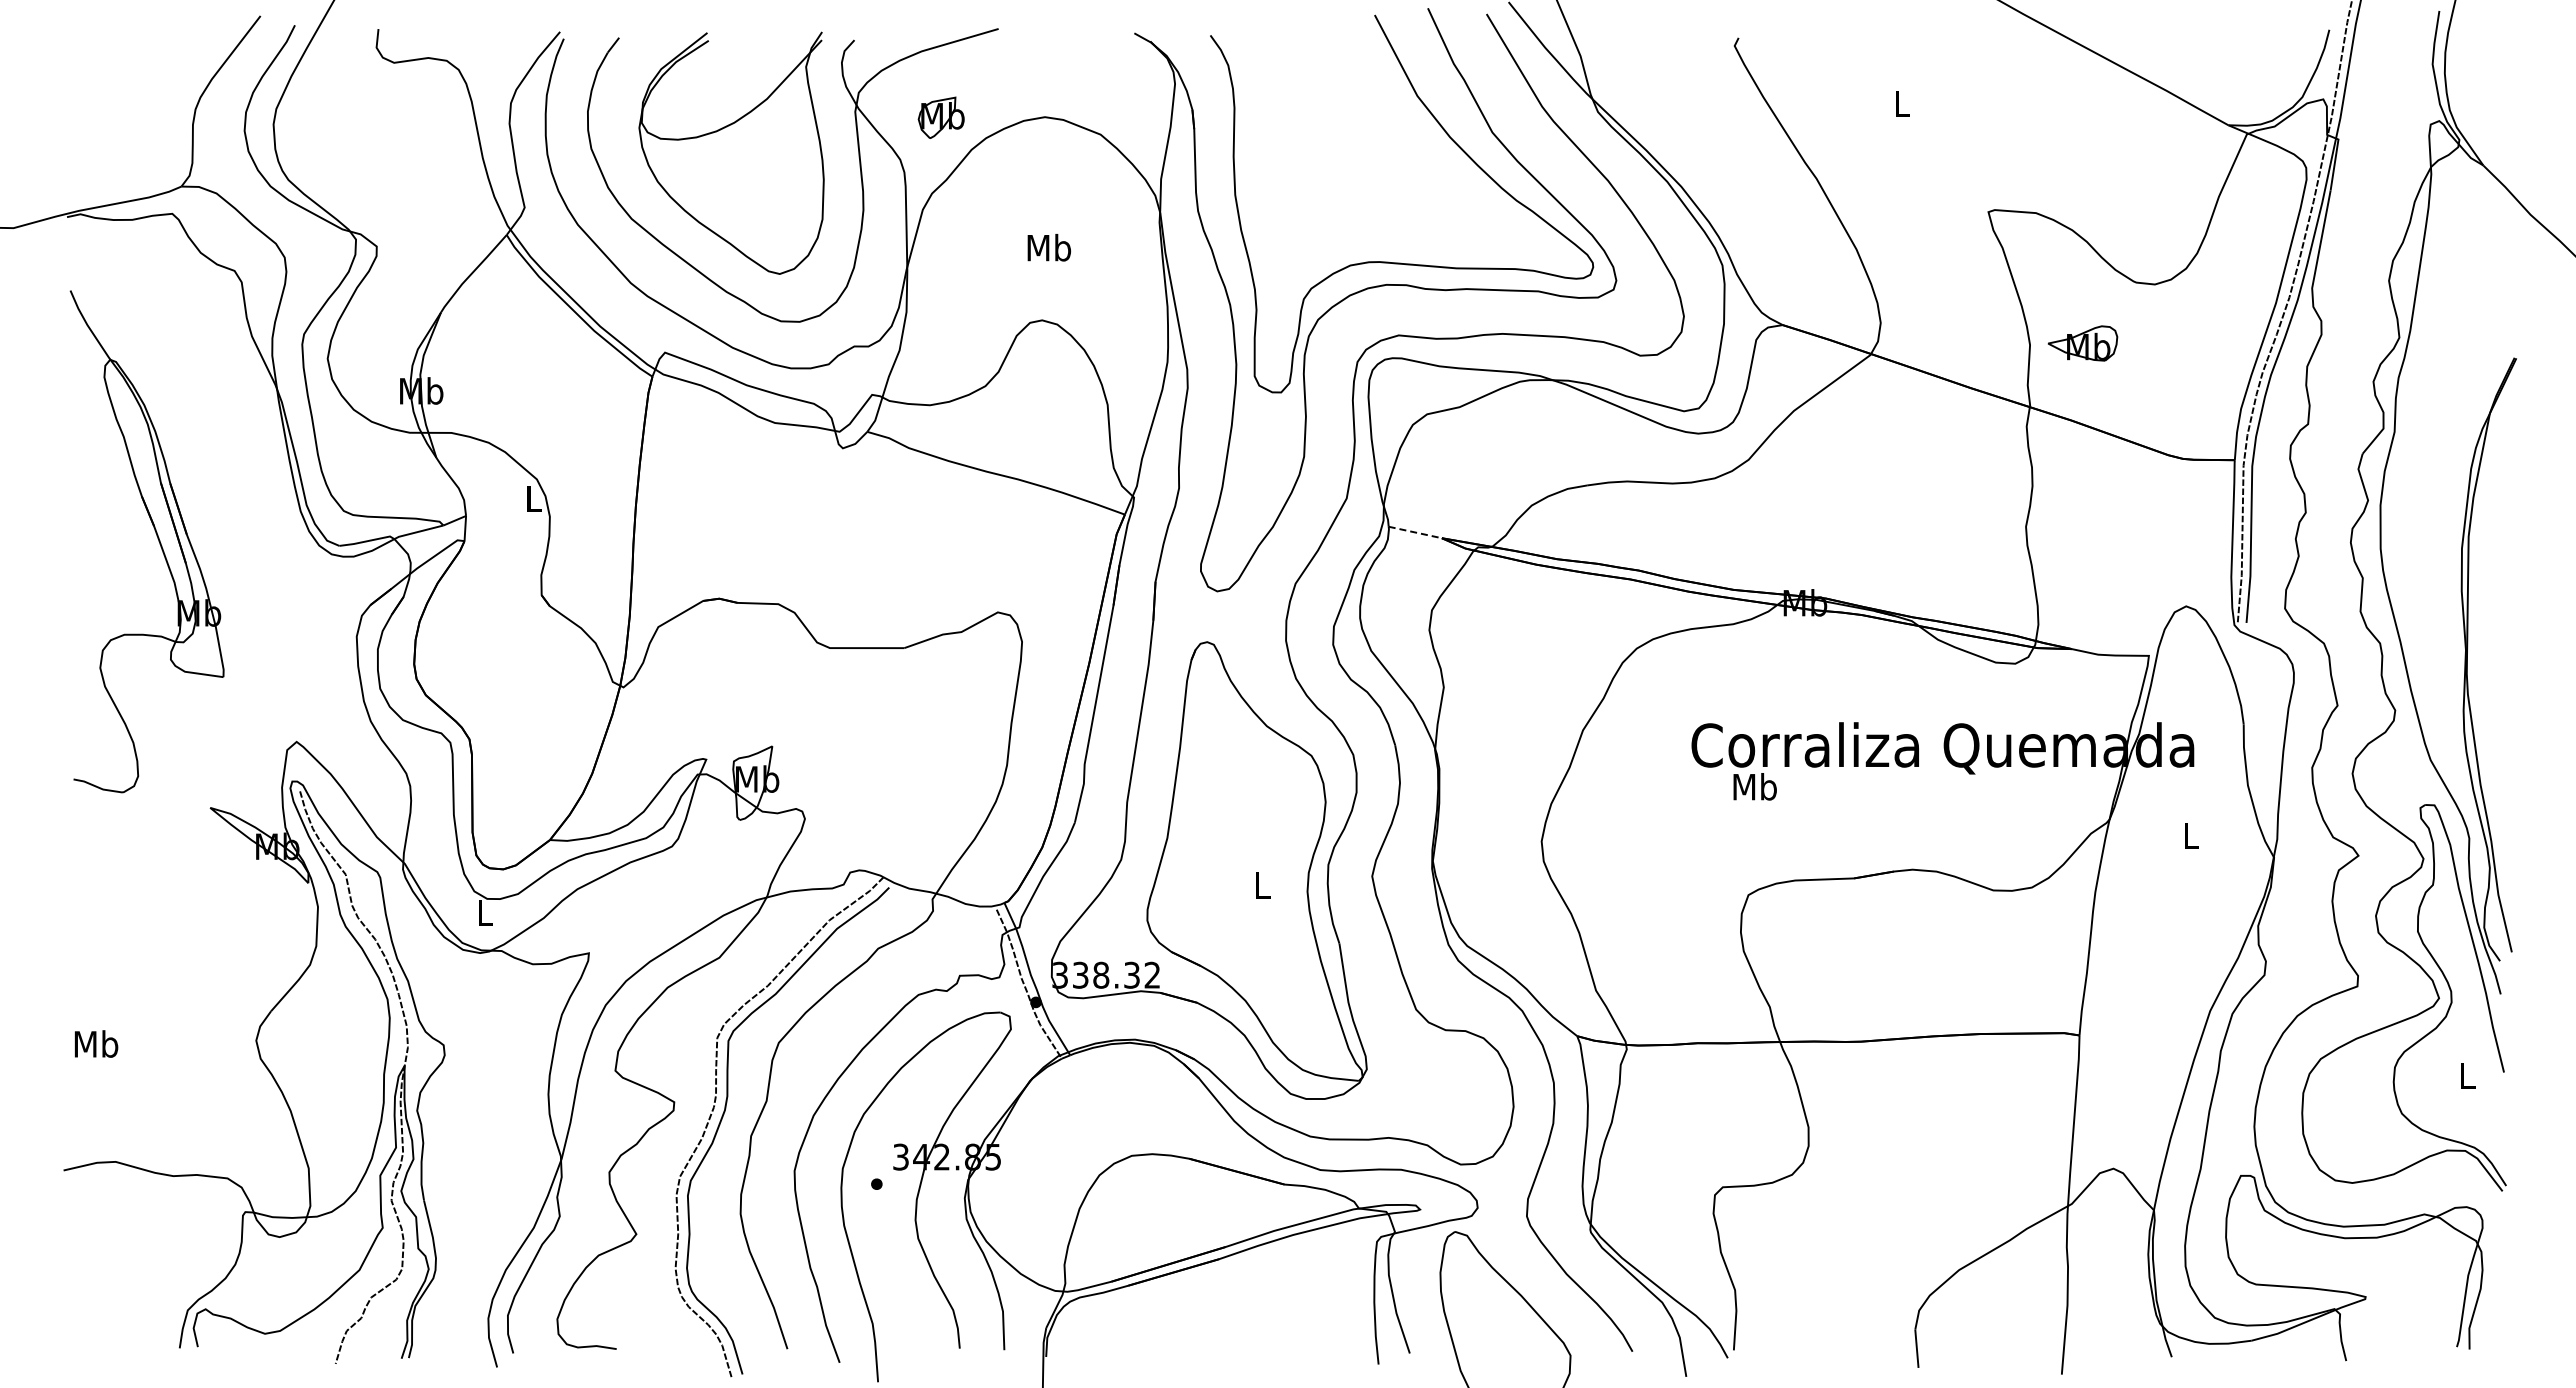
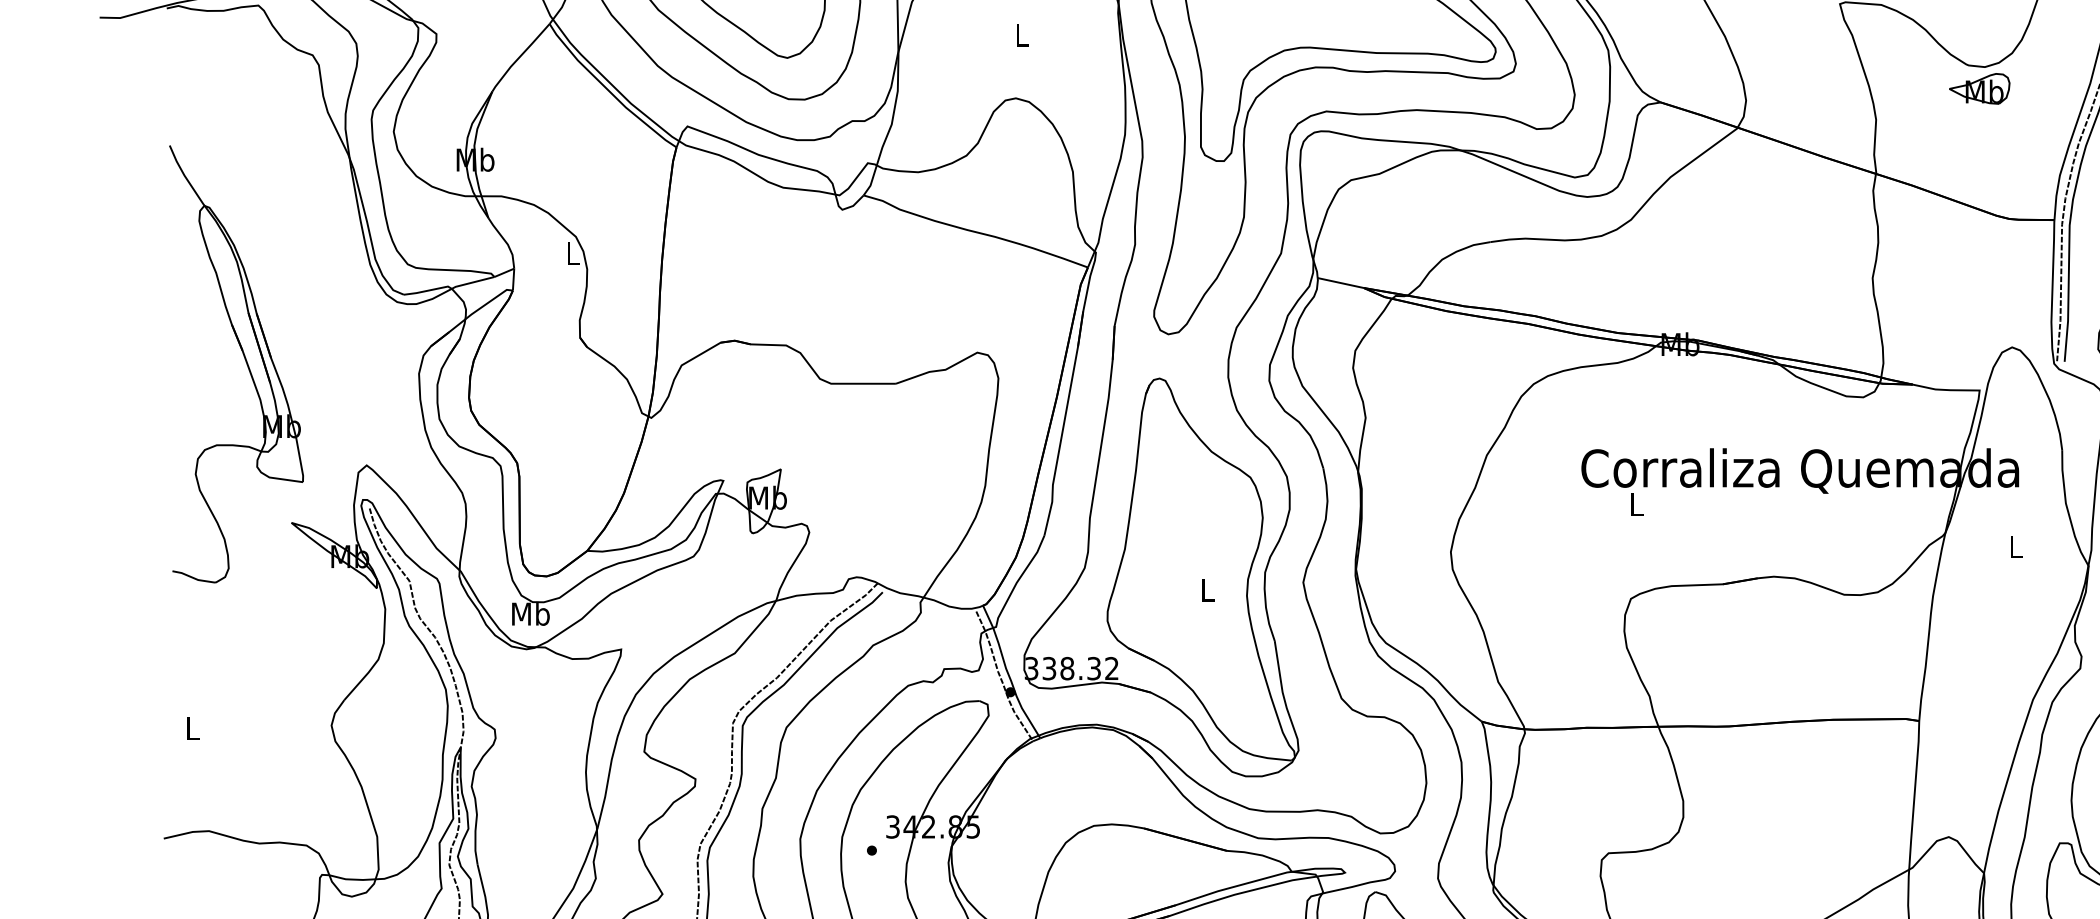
text: (1049, 247) -> (1022, 34), Mb -> L
part: (2082, 343) -> (1979, 88), moved
line: (1415, 532) -> (1341, 283), dashed -> solid
part: (156, 536) -> (244, 359), moved
text: (1754, 786) -> (1636, 504), Mb -> L
text: (484, 912) -> (530, 613), L -> Mb
text: (96, 1043) -> (192, 728), Mb -> L

